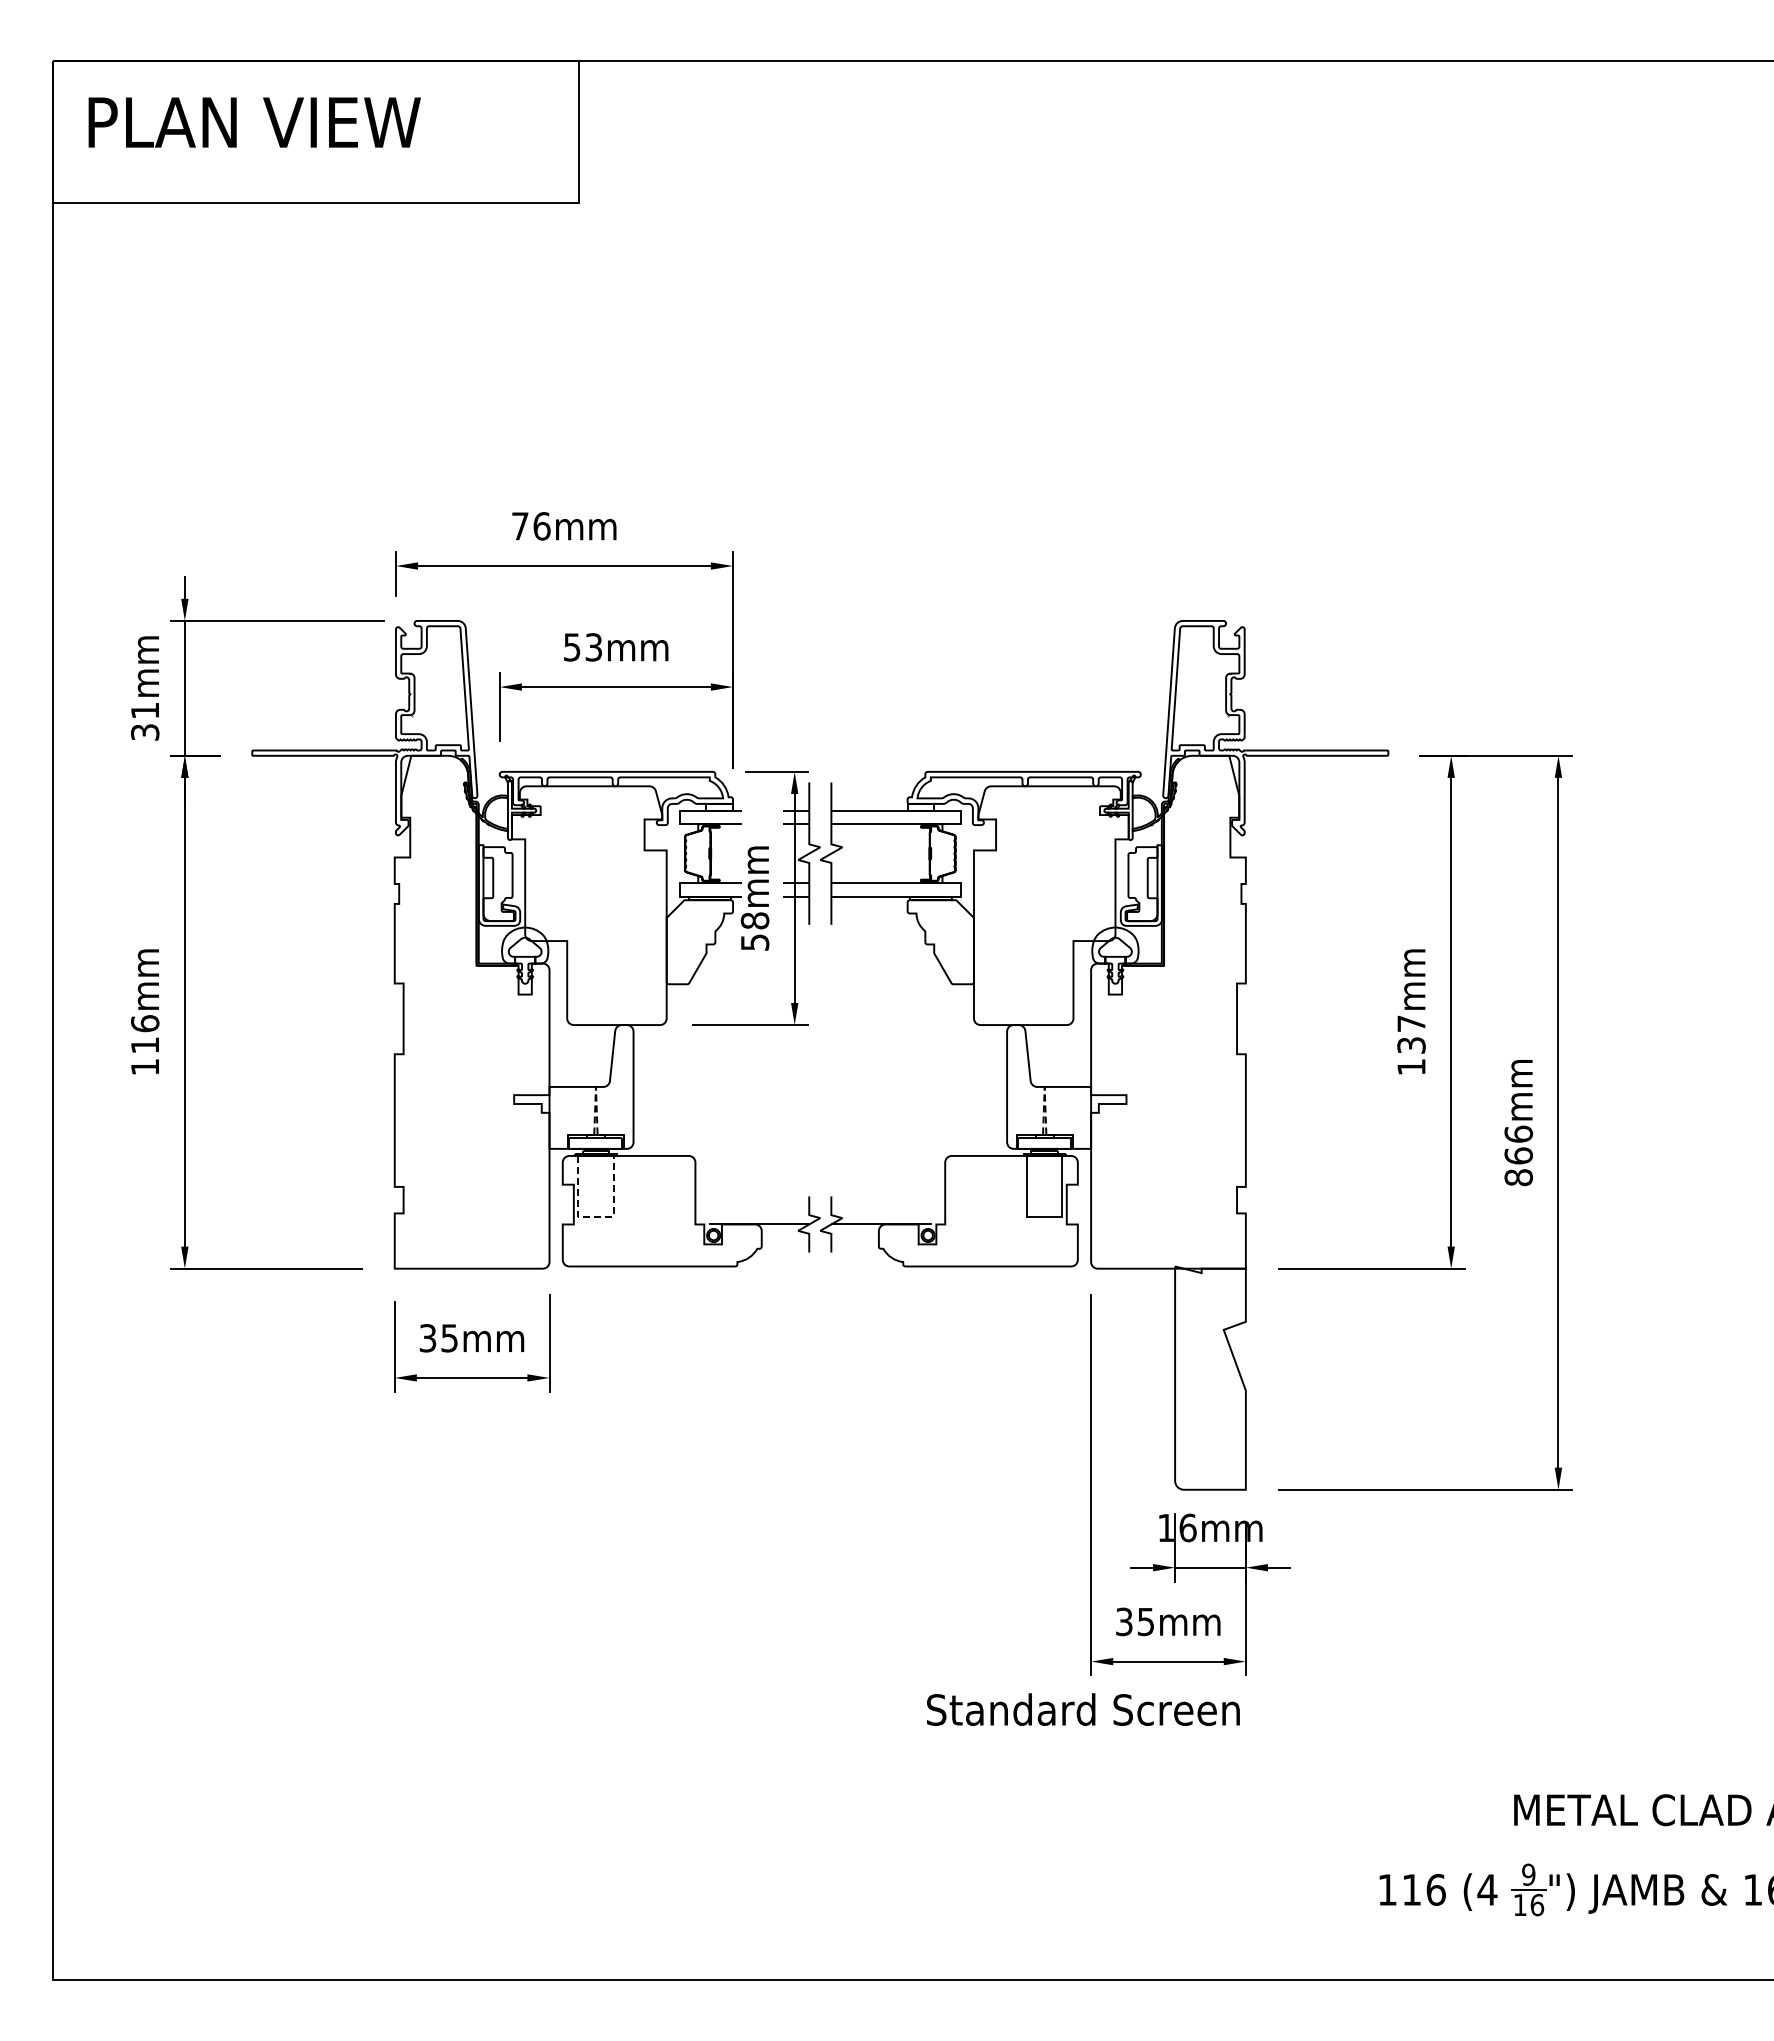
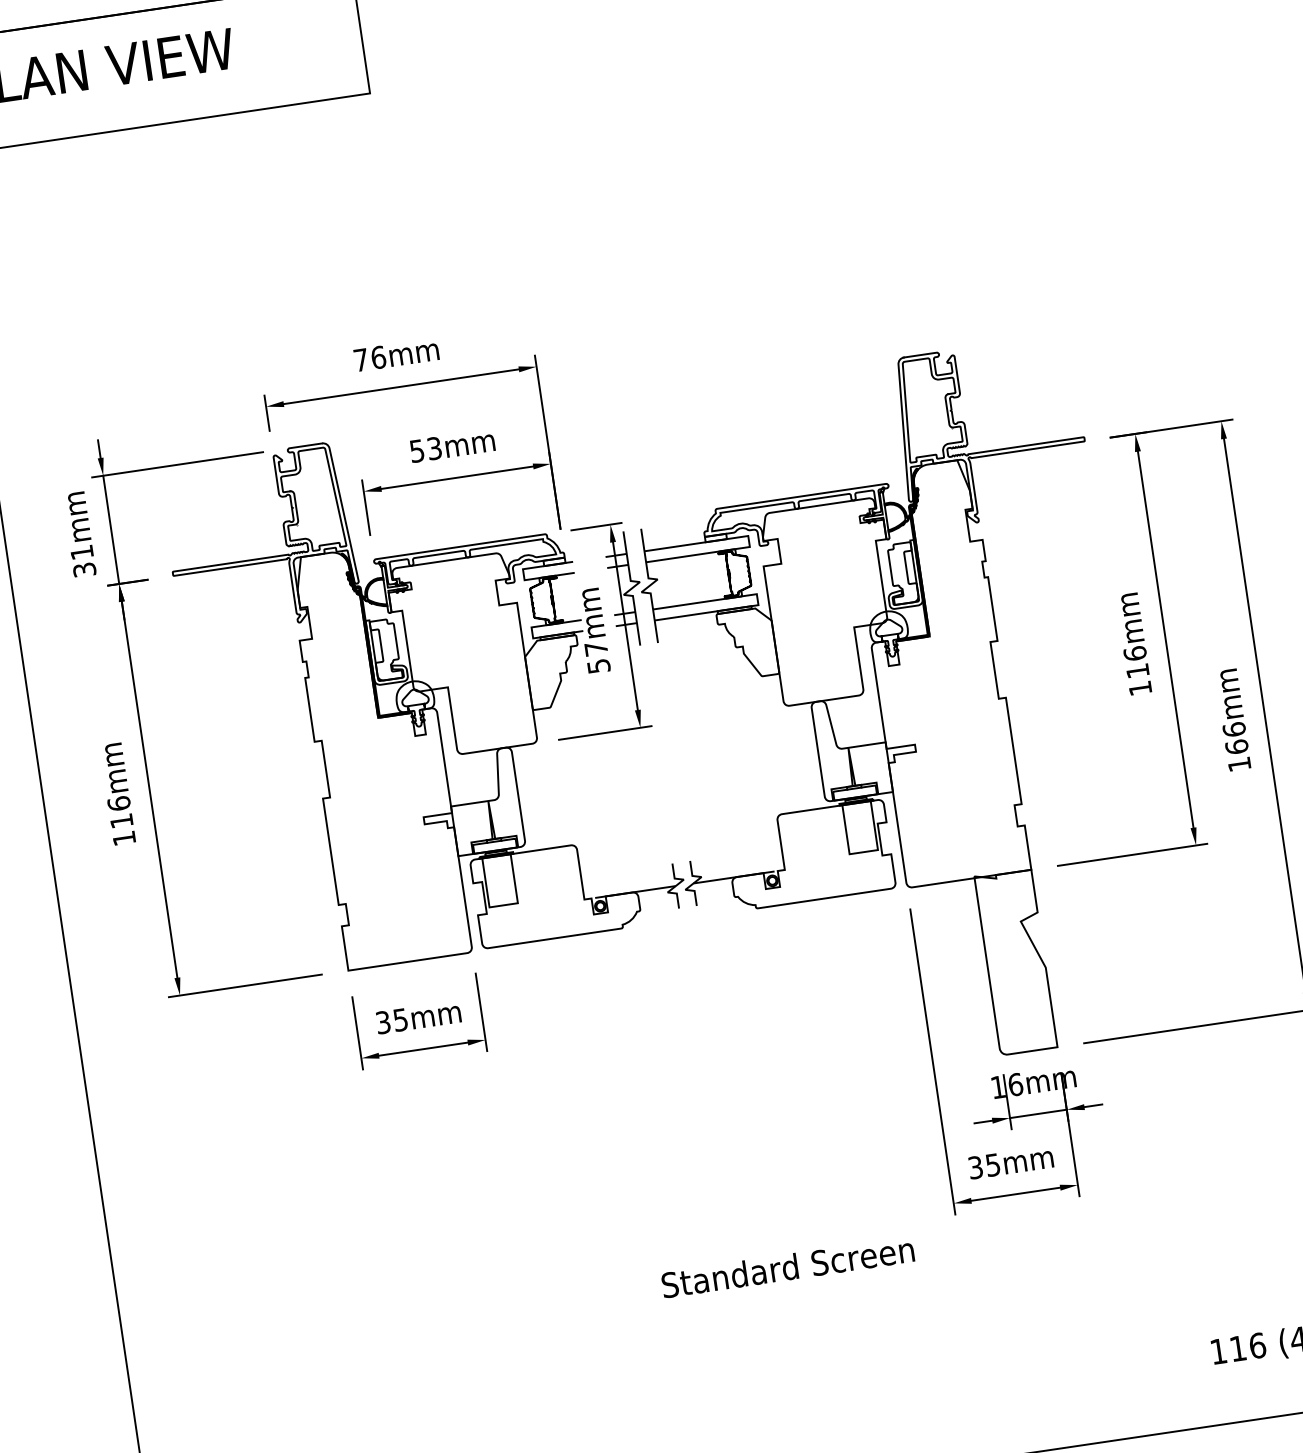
text: (754, 920) -> (595, 648), 58mm -> 57mm
text: (1411, 1034) -> (1136, 662), 137mm -> 116mm
line: (595, 1086) -> (487, 800), dashed -> solid
line: (1044, 1086) -> (848, 747), dashed -> solid
text: (1518, 1177) -> (1239, 764), 866mm -> 166mm
line: (595, 1216) -> (503, 904), dashed -> solid
text: (1083, 1709) -> (788, 1267), moved

